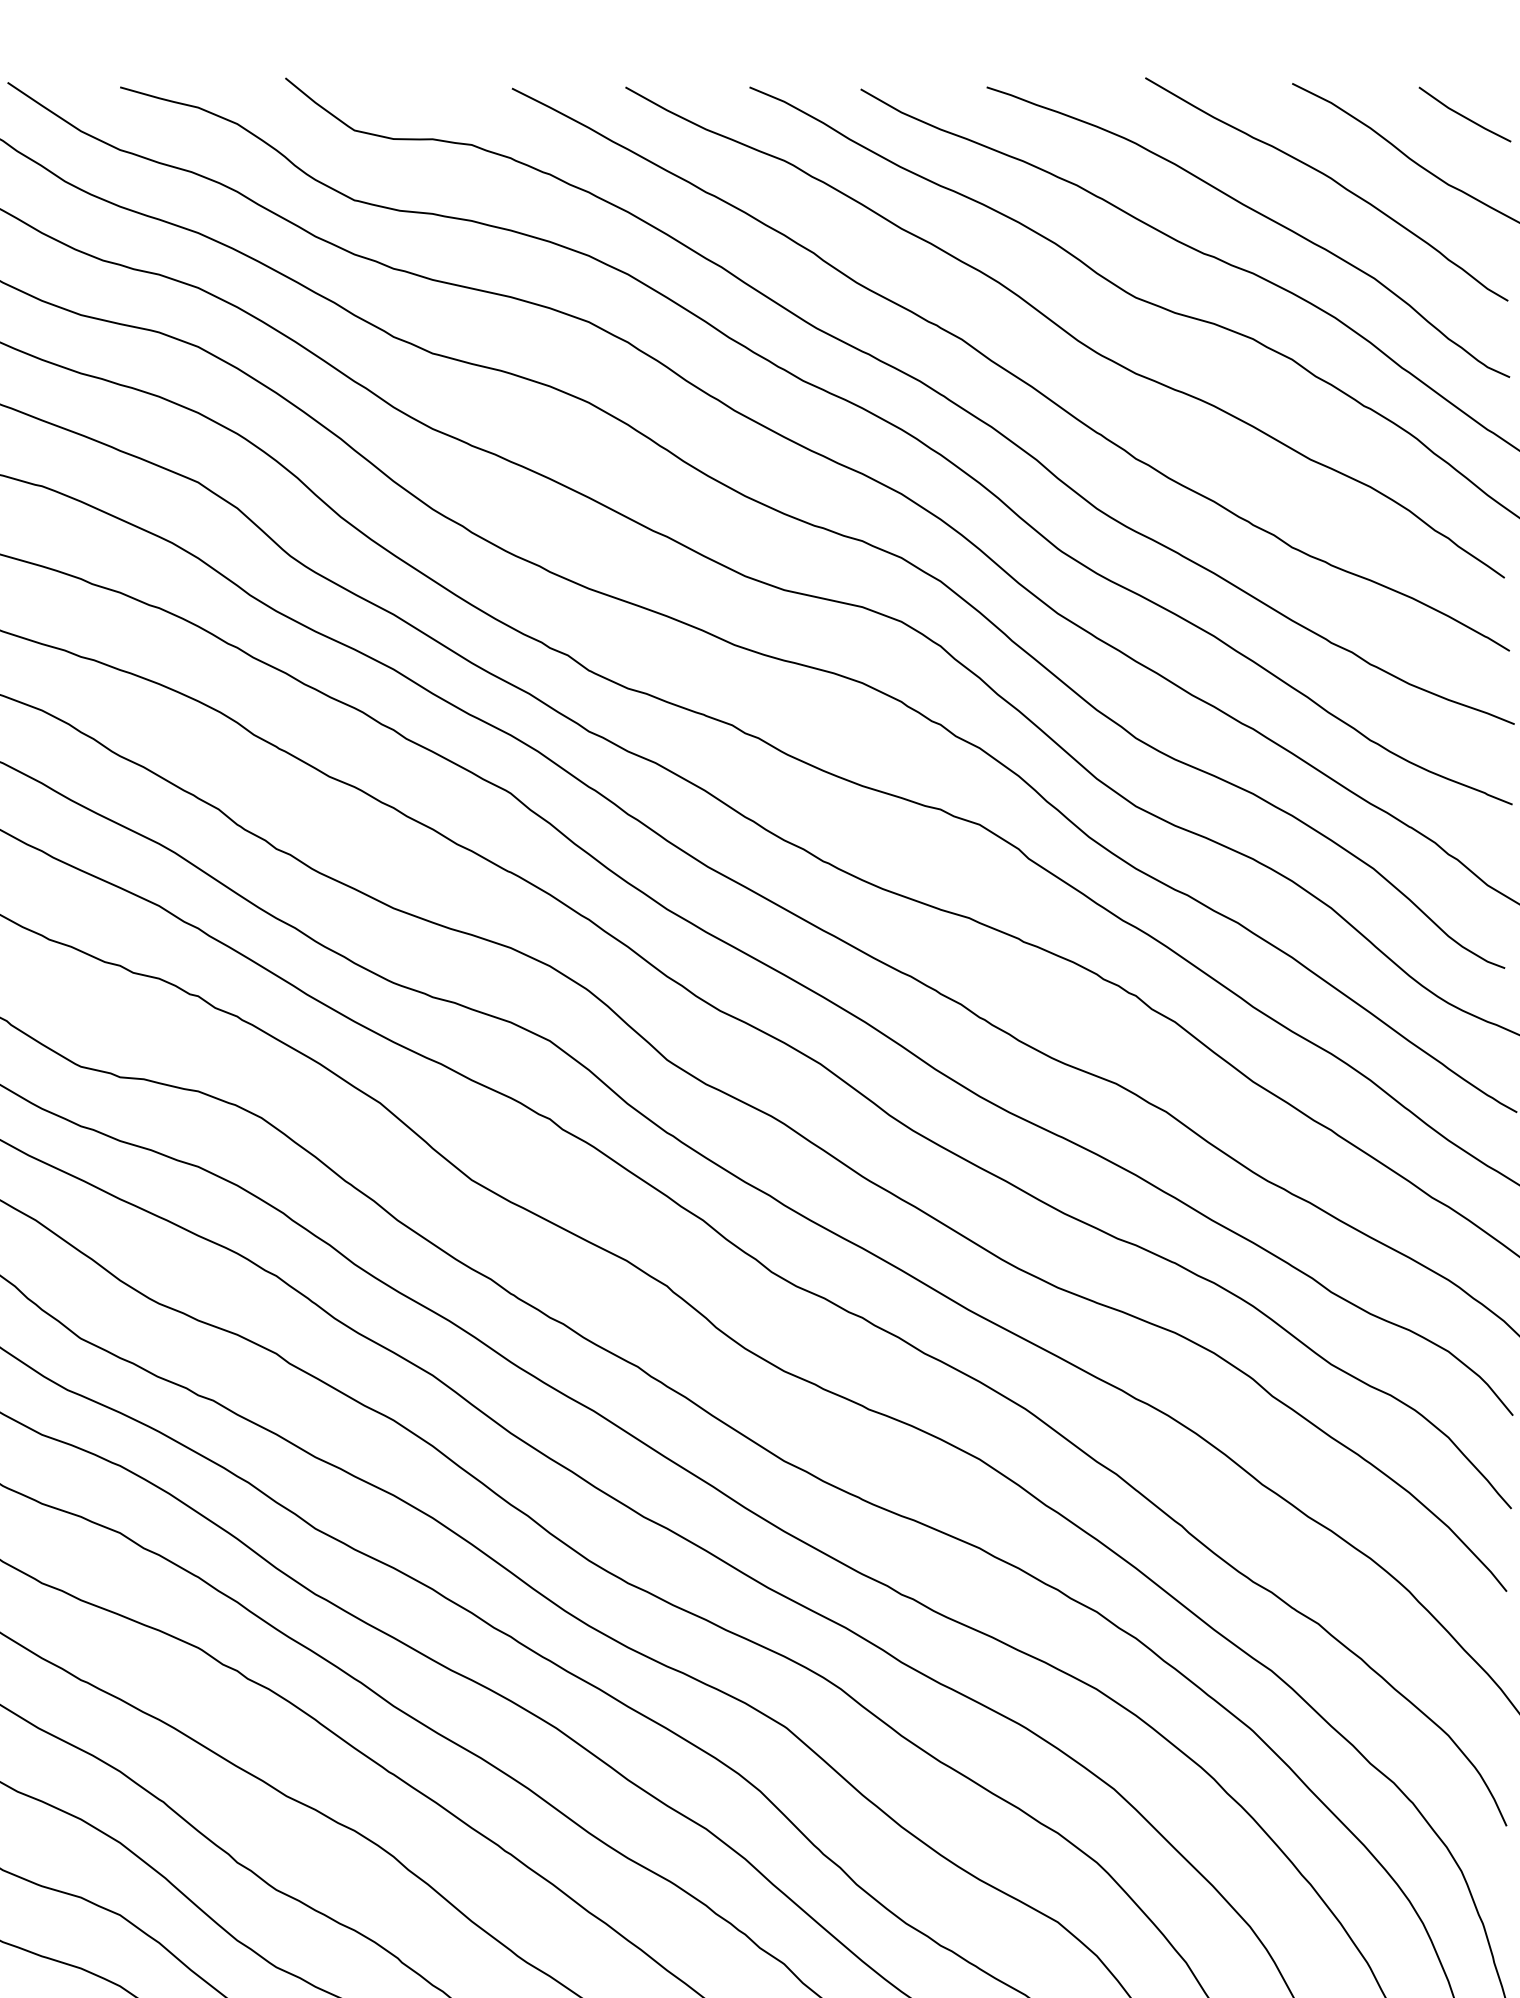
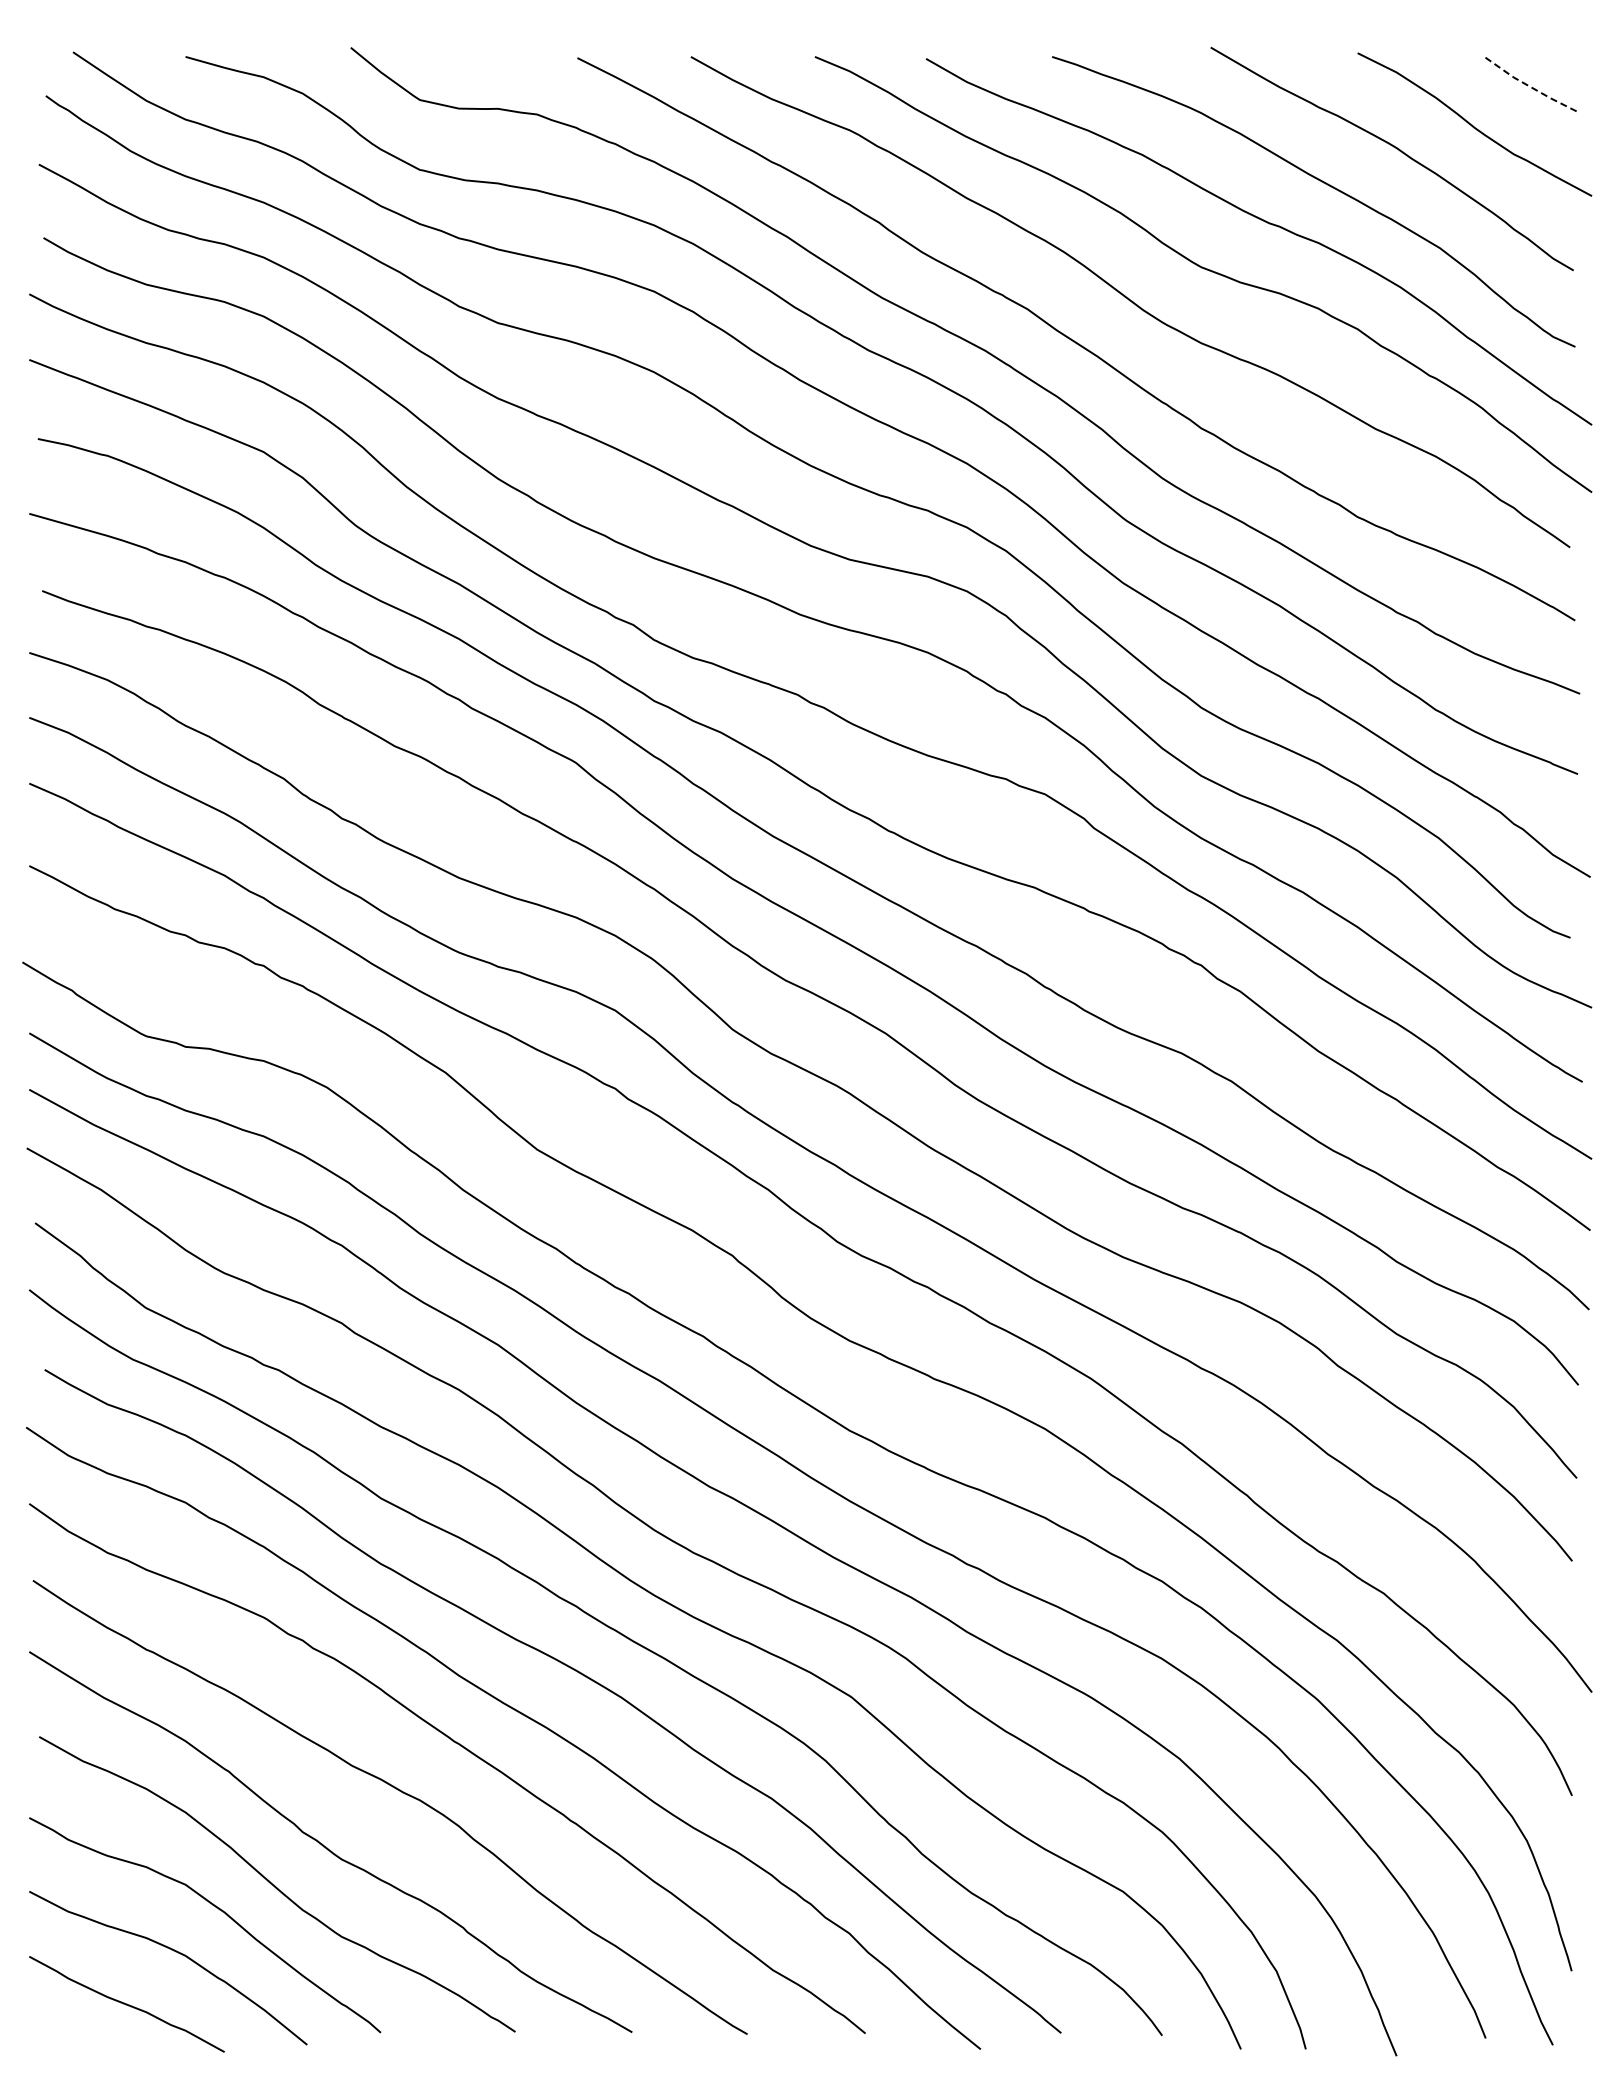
line: (1464, 116) -> (1529, 86), solid -> dashed

